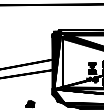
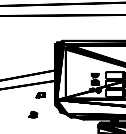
part: (37, 84) -> (40, 95), added

